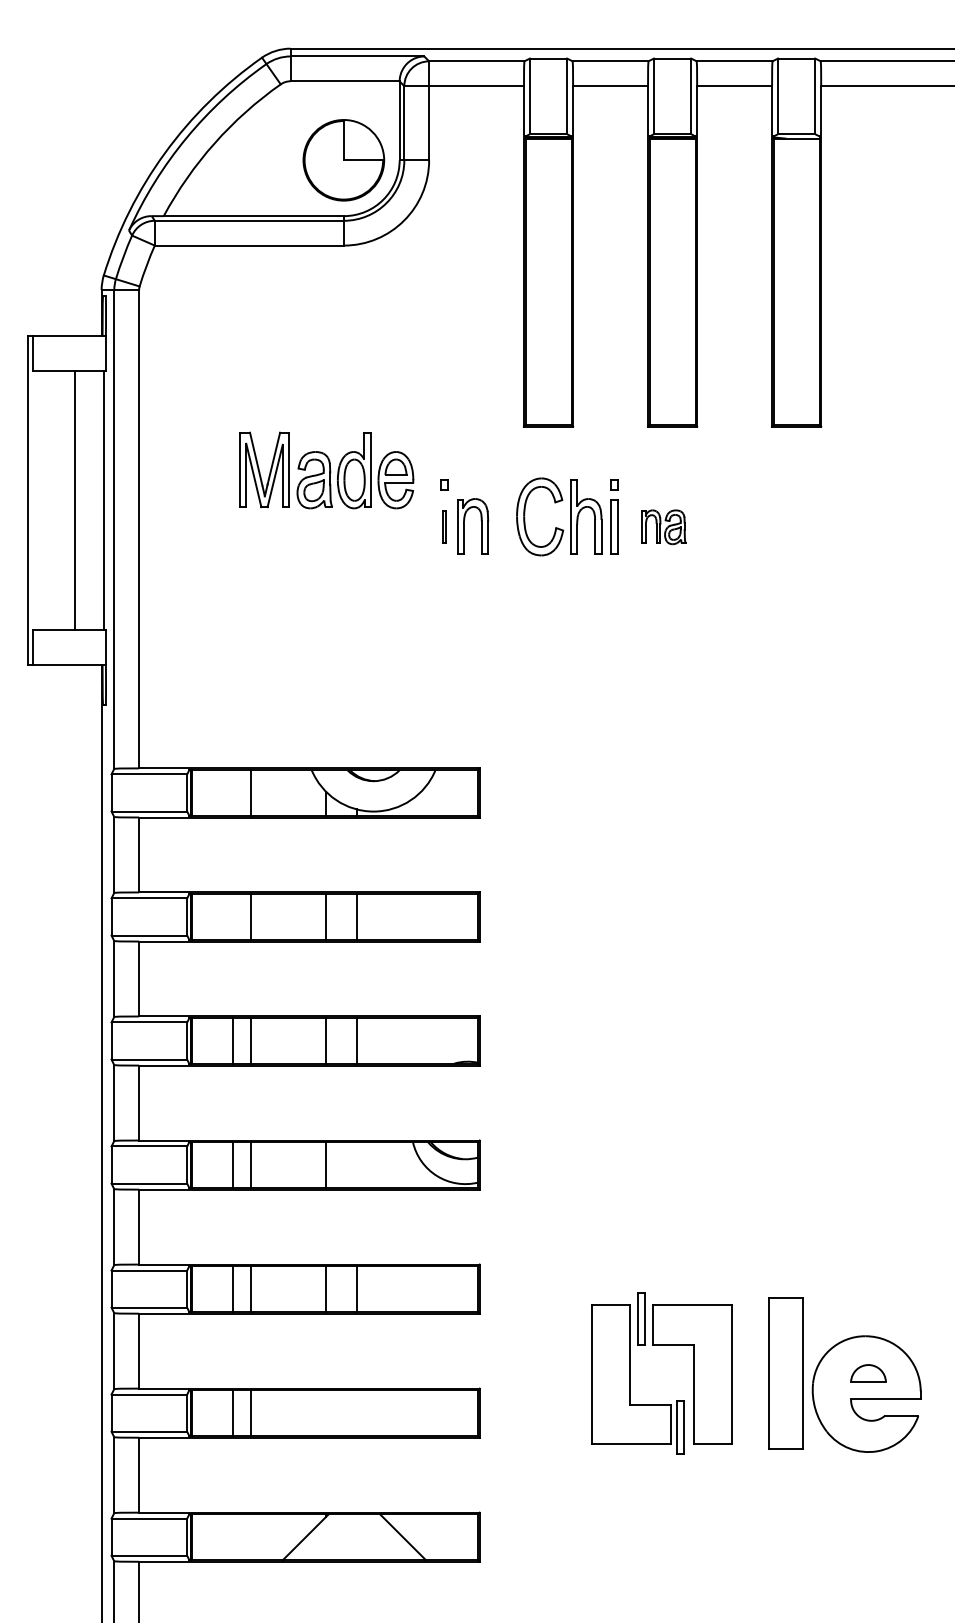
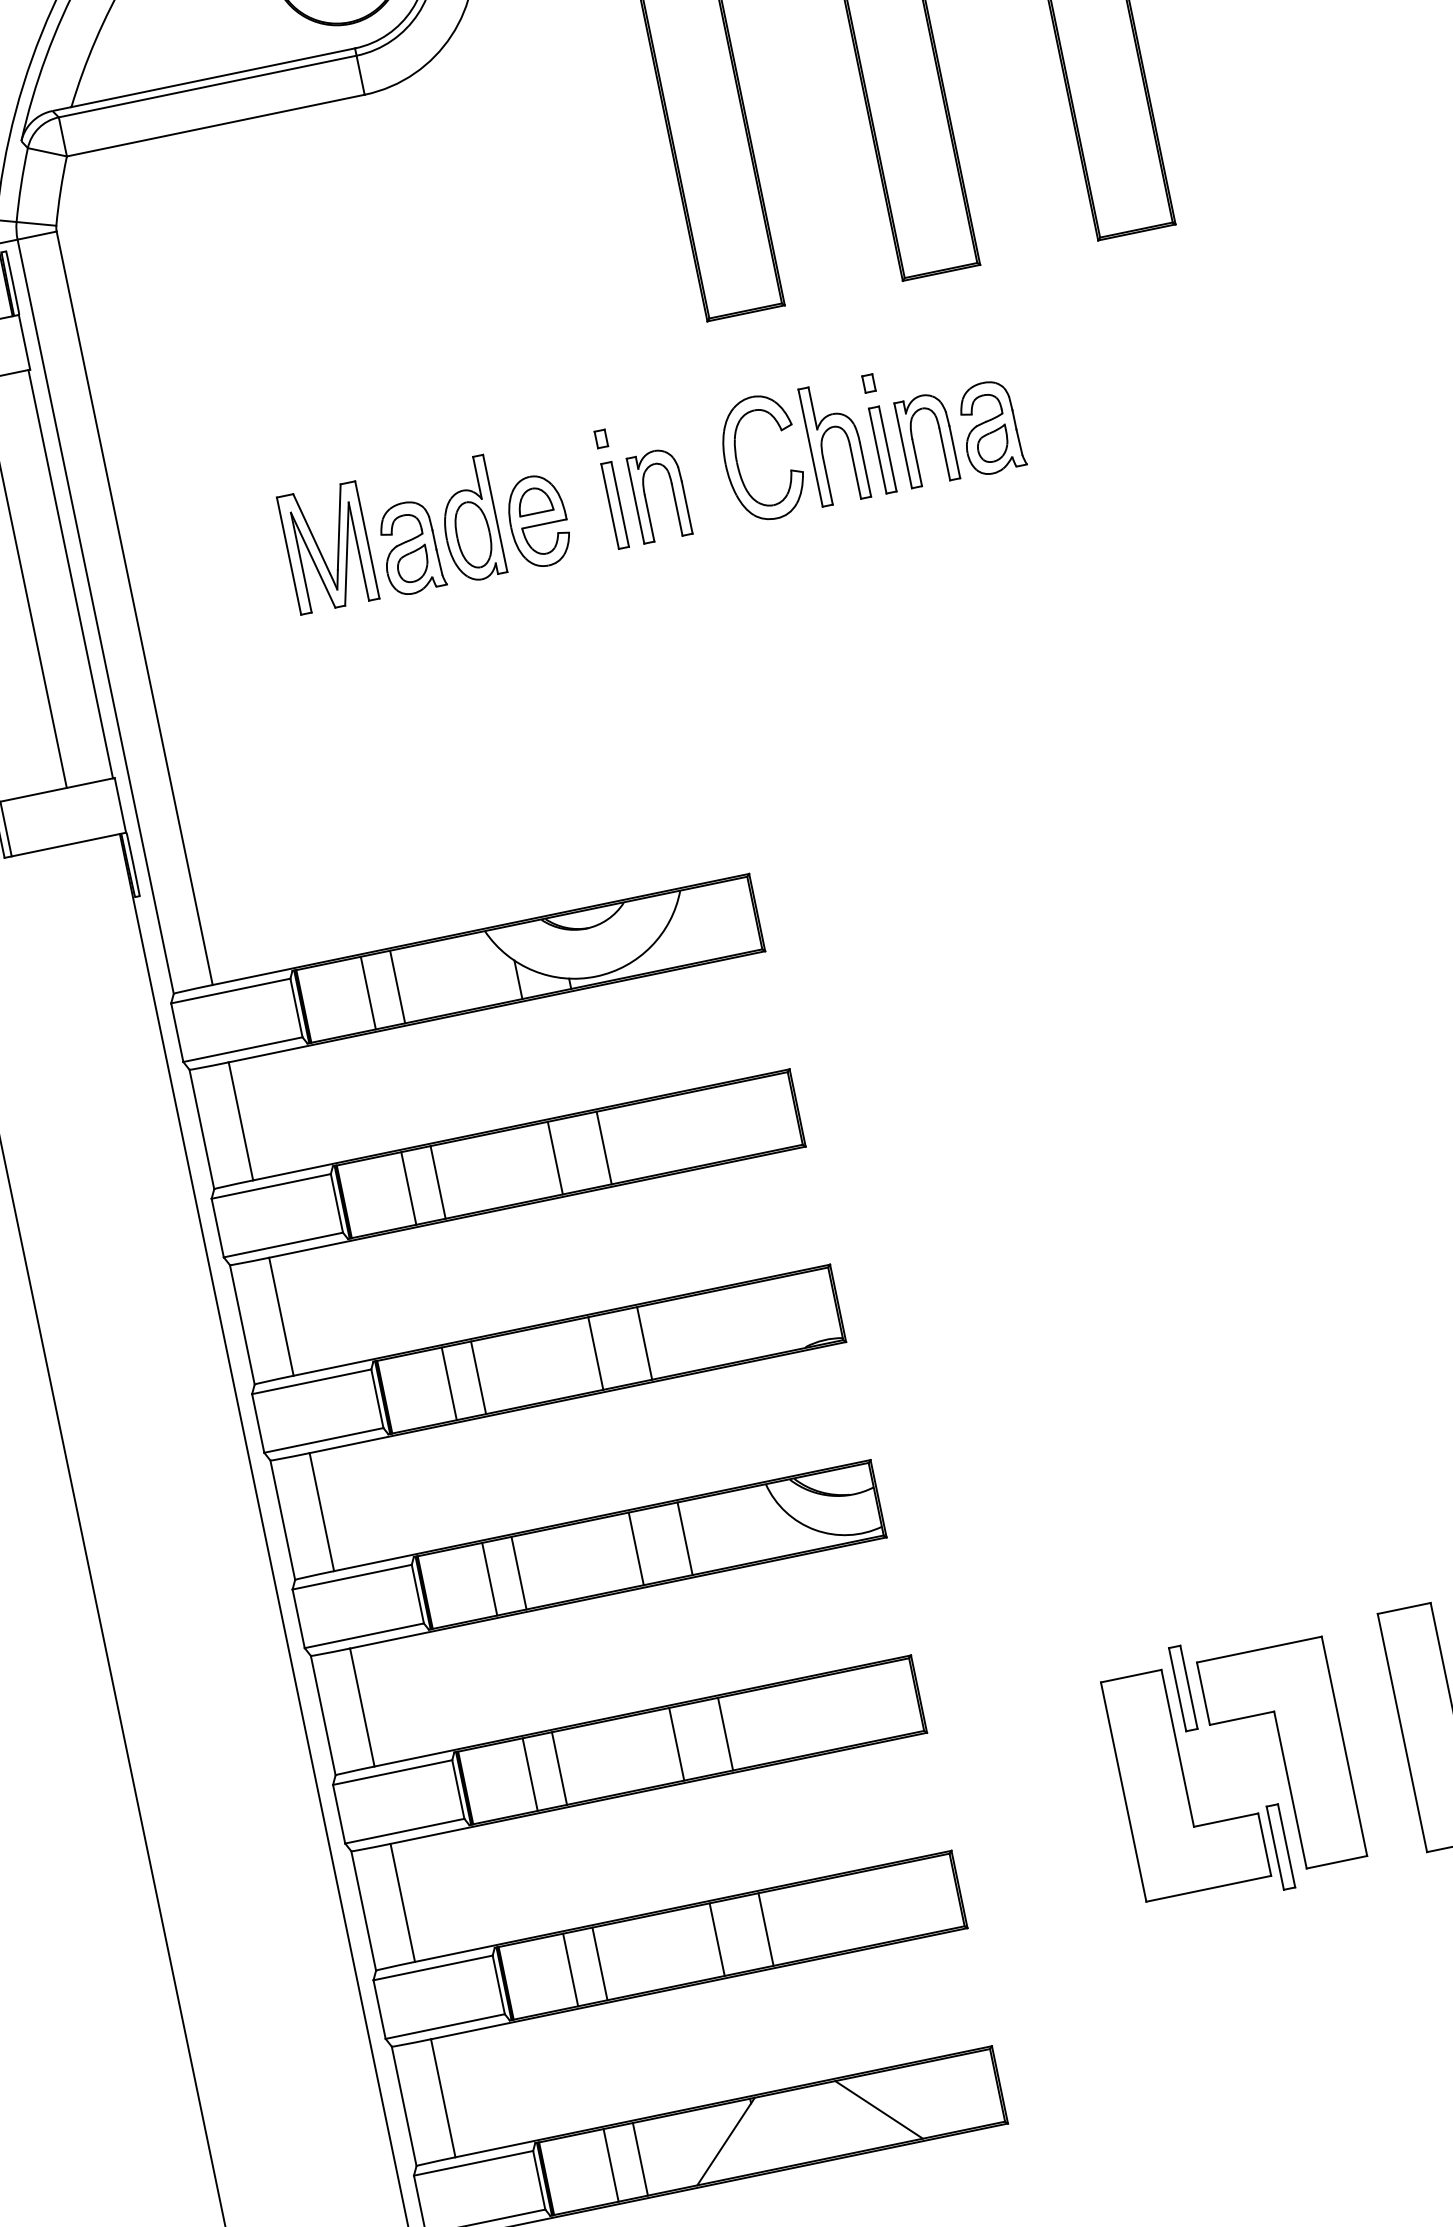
part: (326, 470) -> (426, 528), moved
part: (444, 526) -> (614, 504), size x1.67
part: (663, 527) -> (960, 434), size x1.67
line: (232, 792) -> (367, 992), added
line: (232, 916) -> (408, 1187), added
line: (356, 1165) -> (684, 1539), added
line: (325, 1413) -> (716, 1940), added
line: (356, 1413) -> (765, 1930), added
line: (232, 1537) -> (610, 2165), added
line: (251, 1537) -> (640, 2159), added

